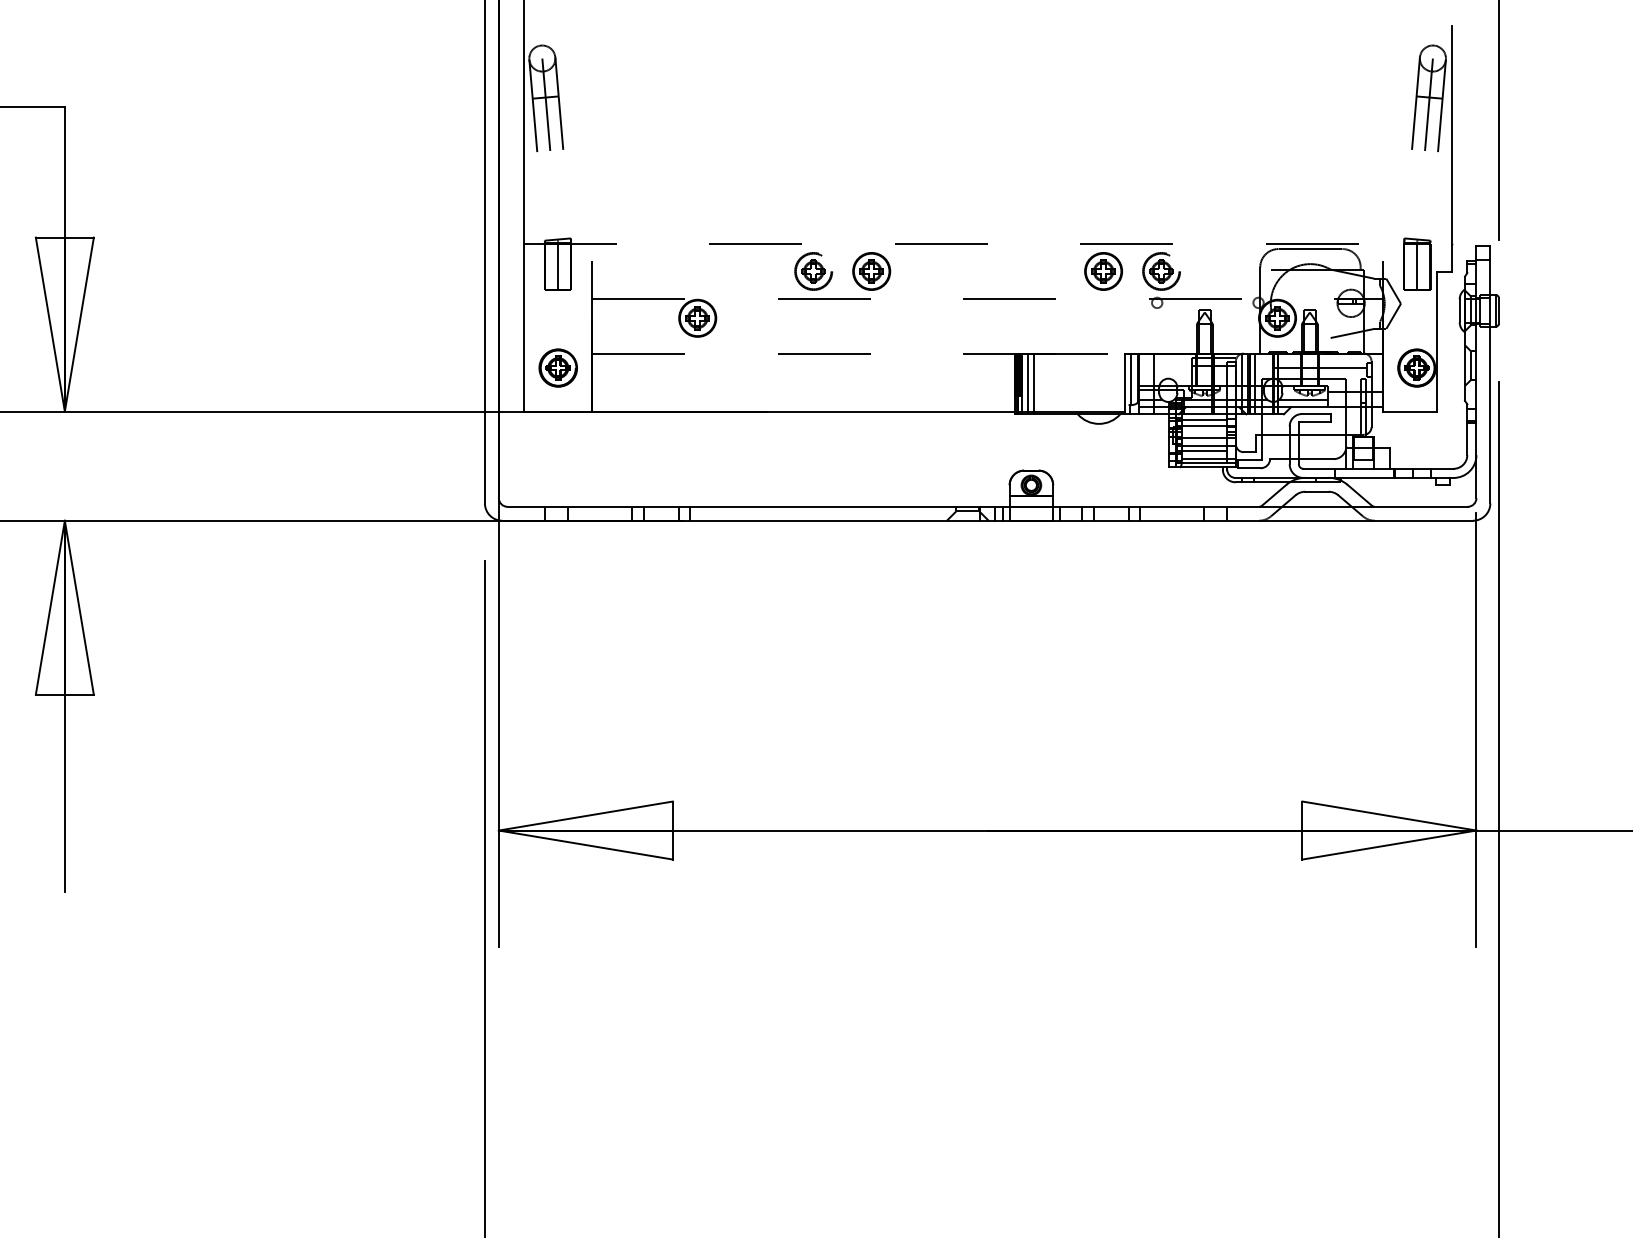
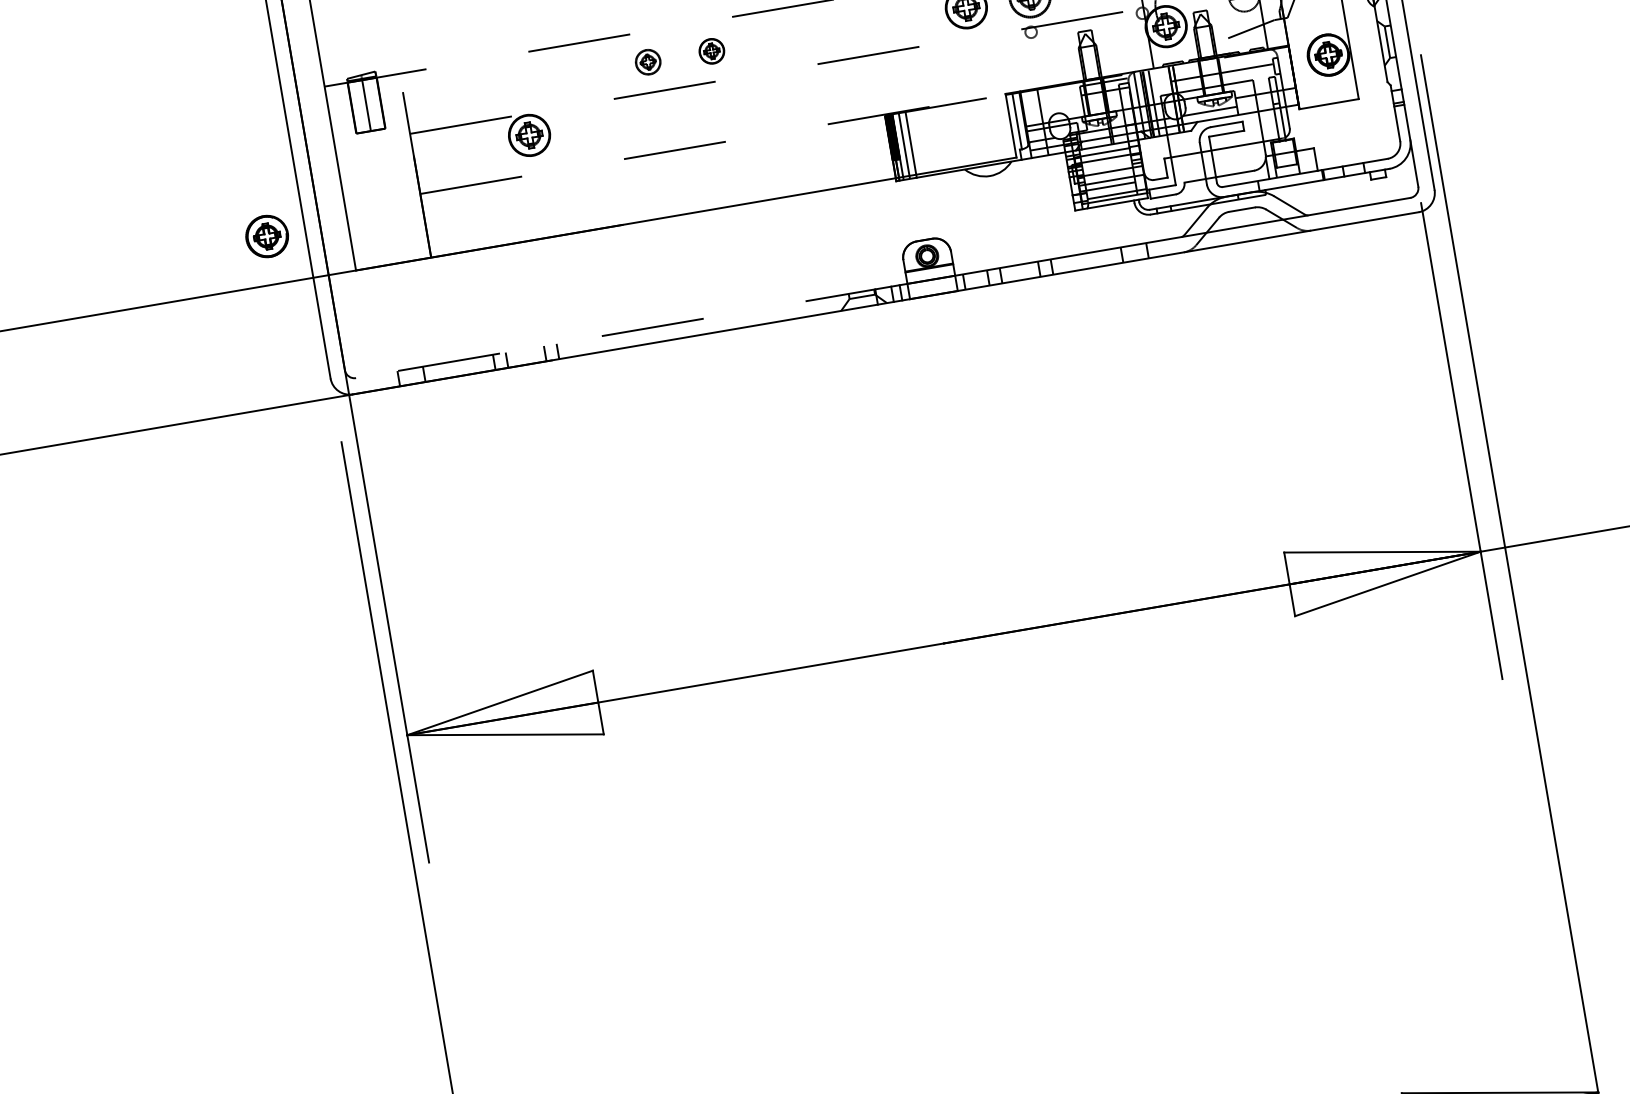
part: (813, 271) -> (647, 62), size x0.6
part: (871, 271) -> (711, 51), size x0.6
part: (557, 367) -> (266, 236), moved
line: (758, 506) -> (631, 330), solid -> dashed

